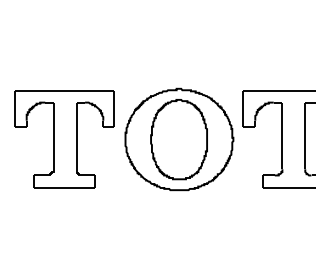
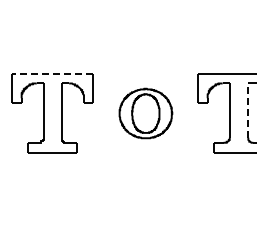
line: (63, 91) -> (51, 74), solid -> dashed
line: (305, 135) -> (248, 110), solid -> dashed
part: (178, 139) -> (145, 113), size x0.6

